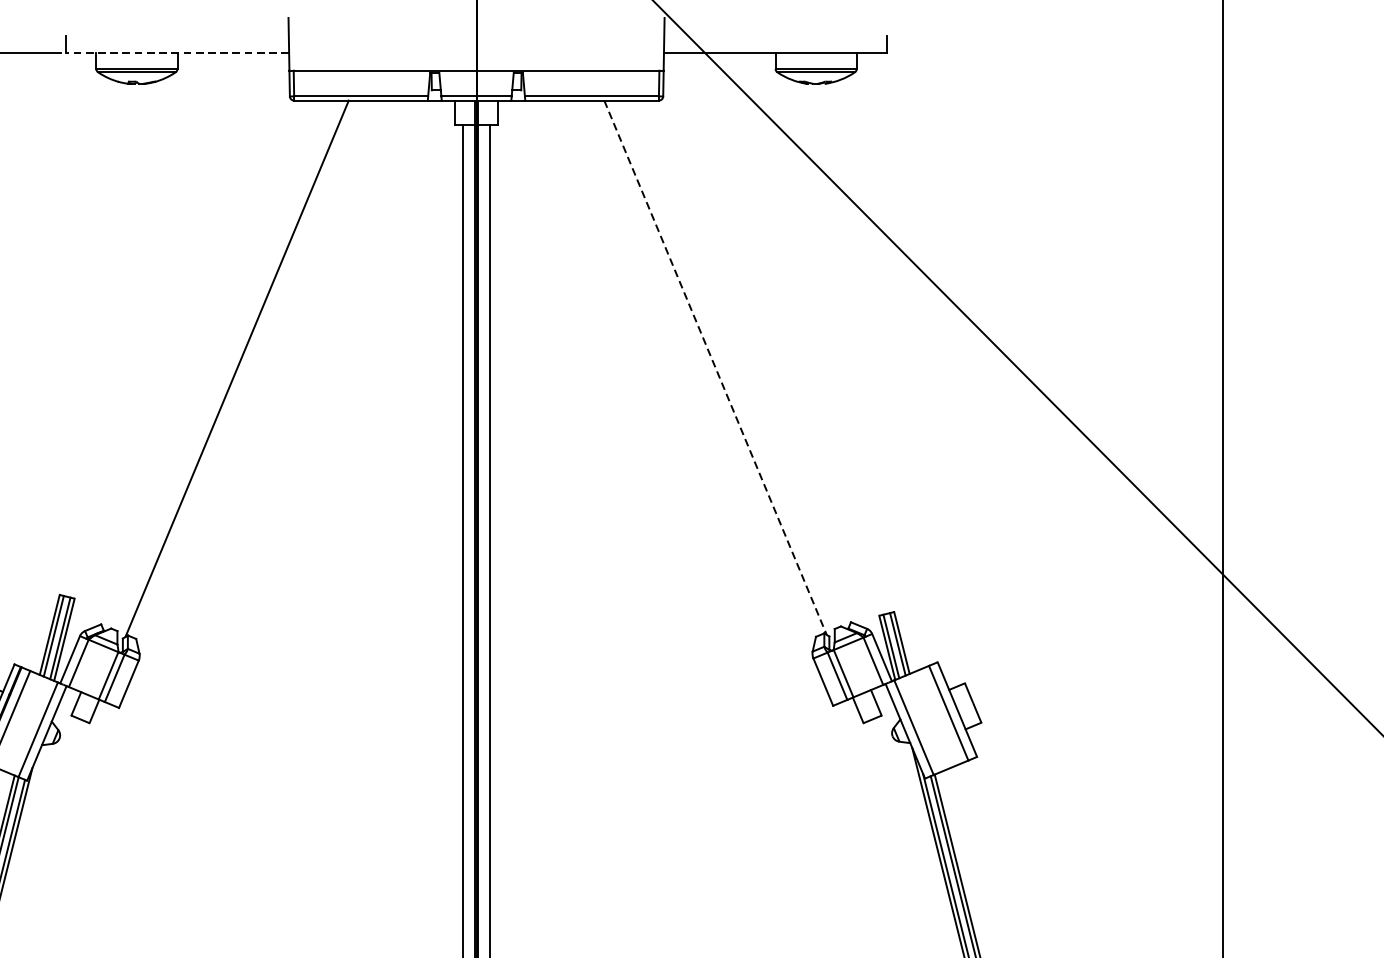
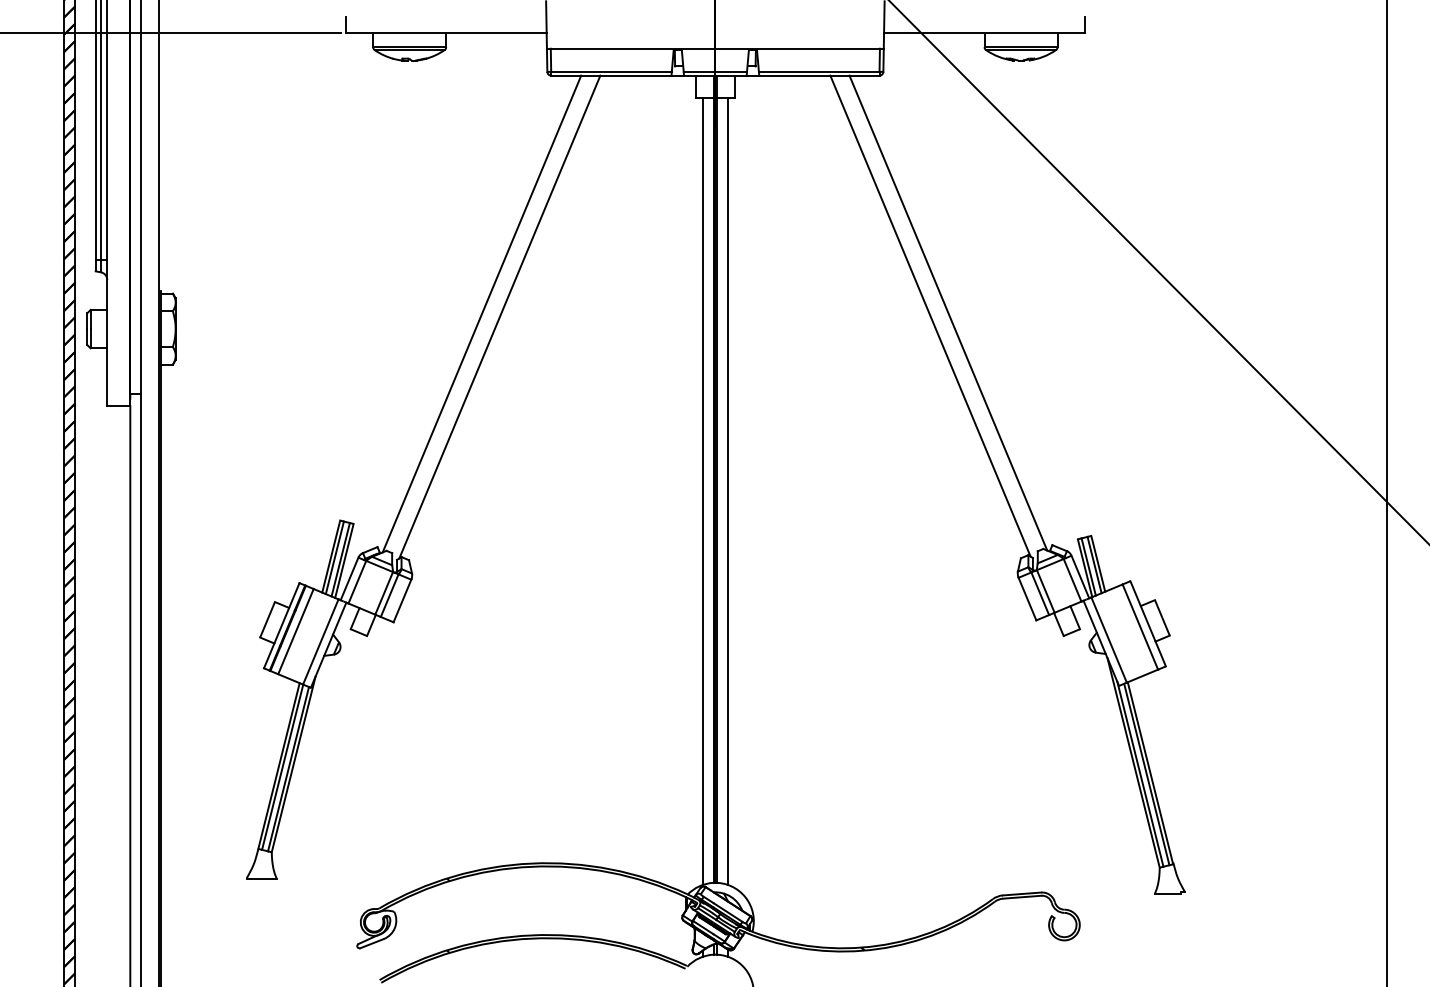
line: (176, 52) -> (445, 32), dashed -> solid
line: (735, 363) -> (948, 312), added
line: (216, 364) -> (481, 313), added
line: (715, 368) -> (930, 316), dashed -> solid

